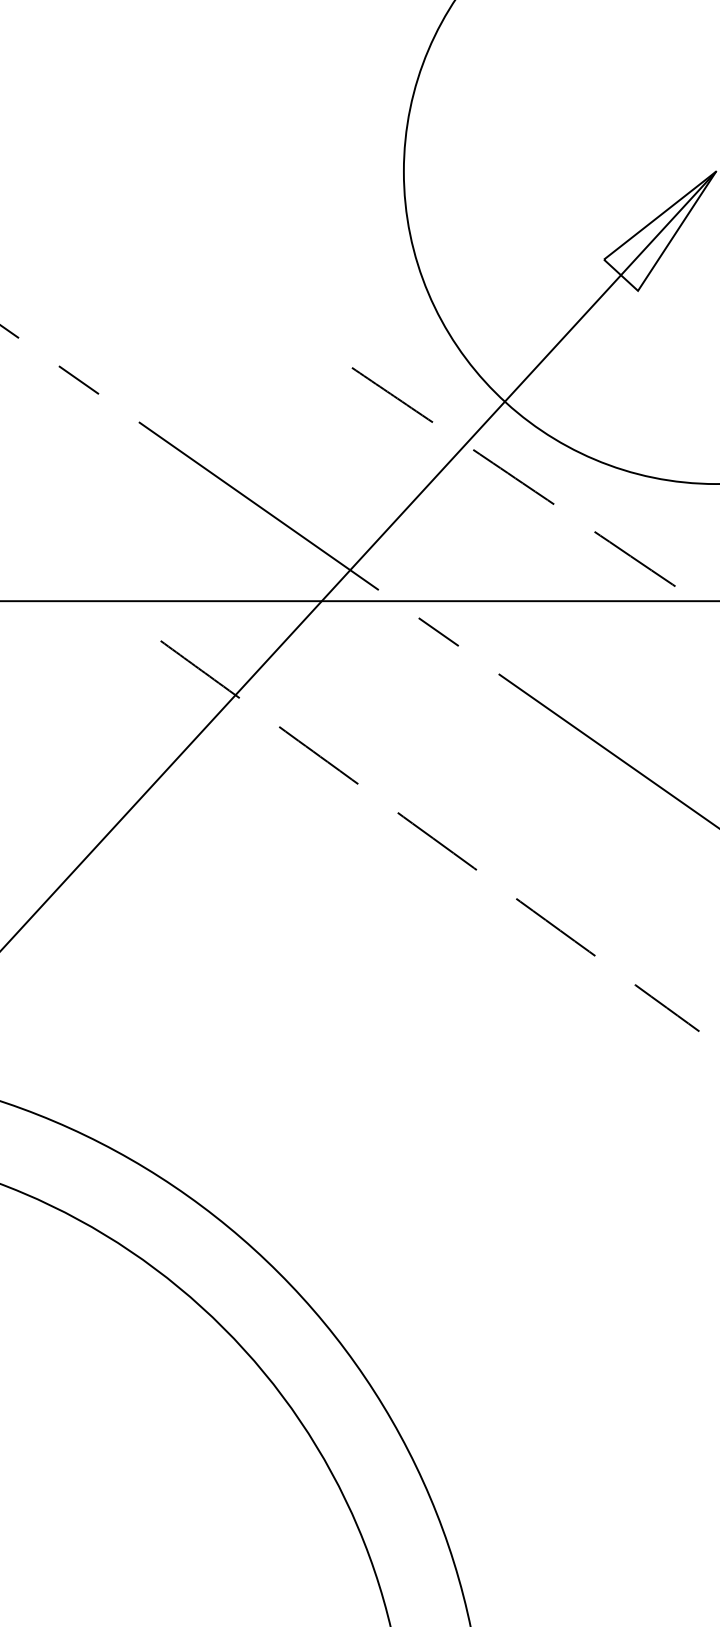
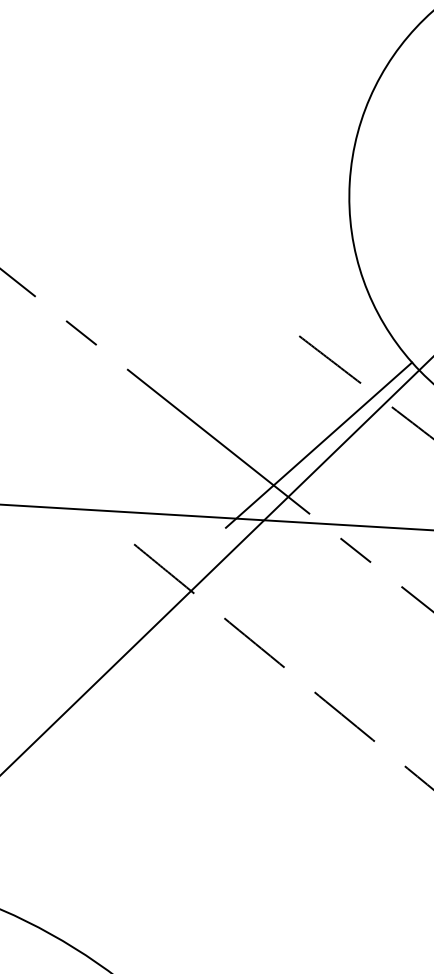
line: (384, 502) -> (318, 444), added

